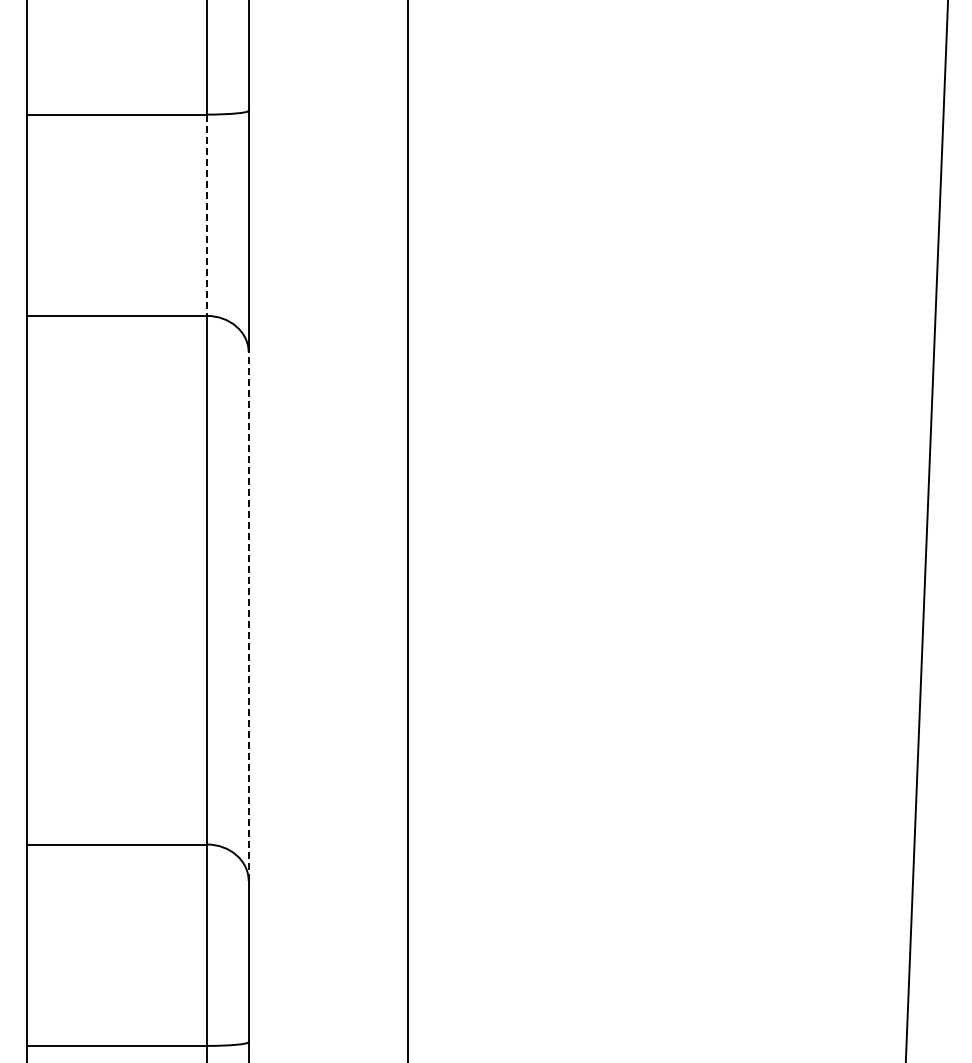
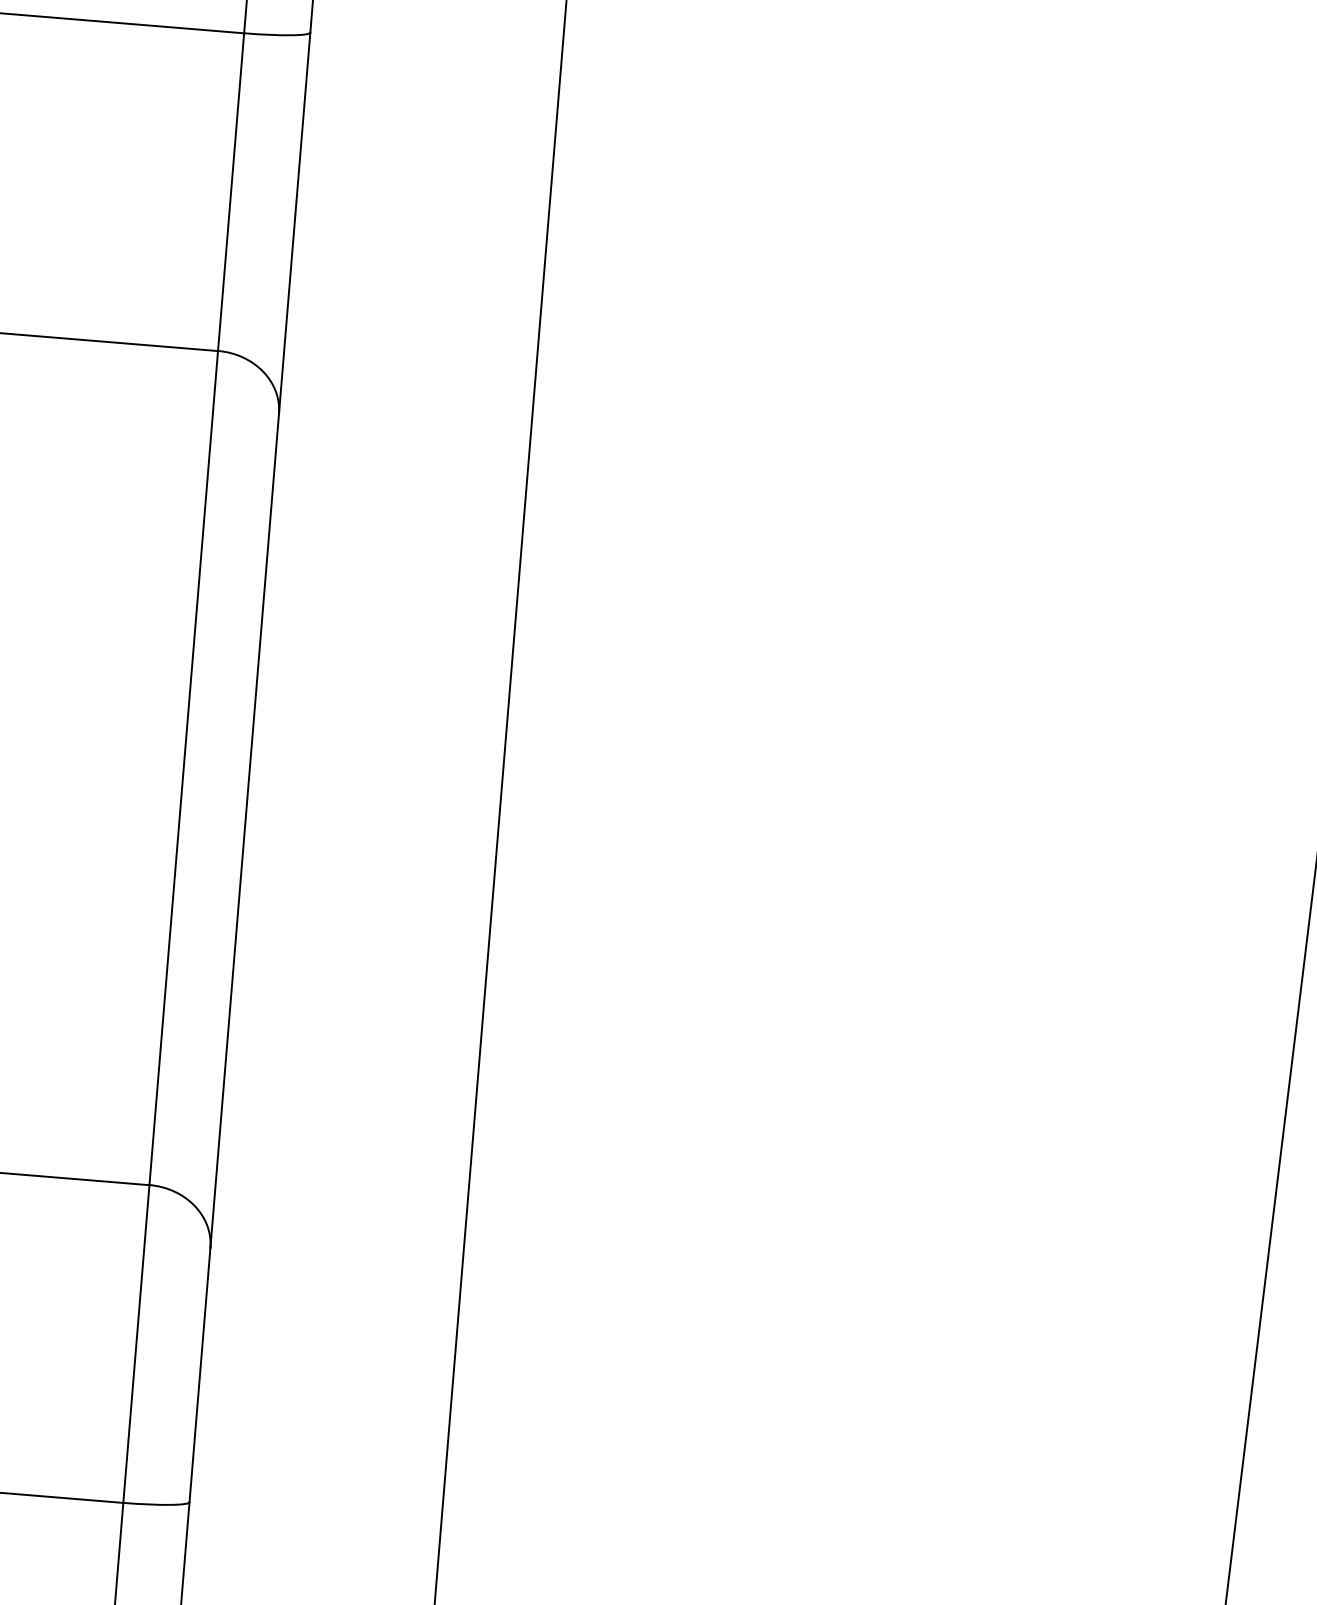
line: (207, 215) -> (231, 192), dashed -> solid
line: (248, 616) -> (244, 830), dashed -> solid

